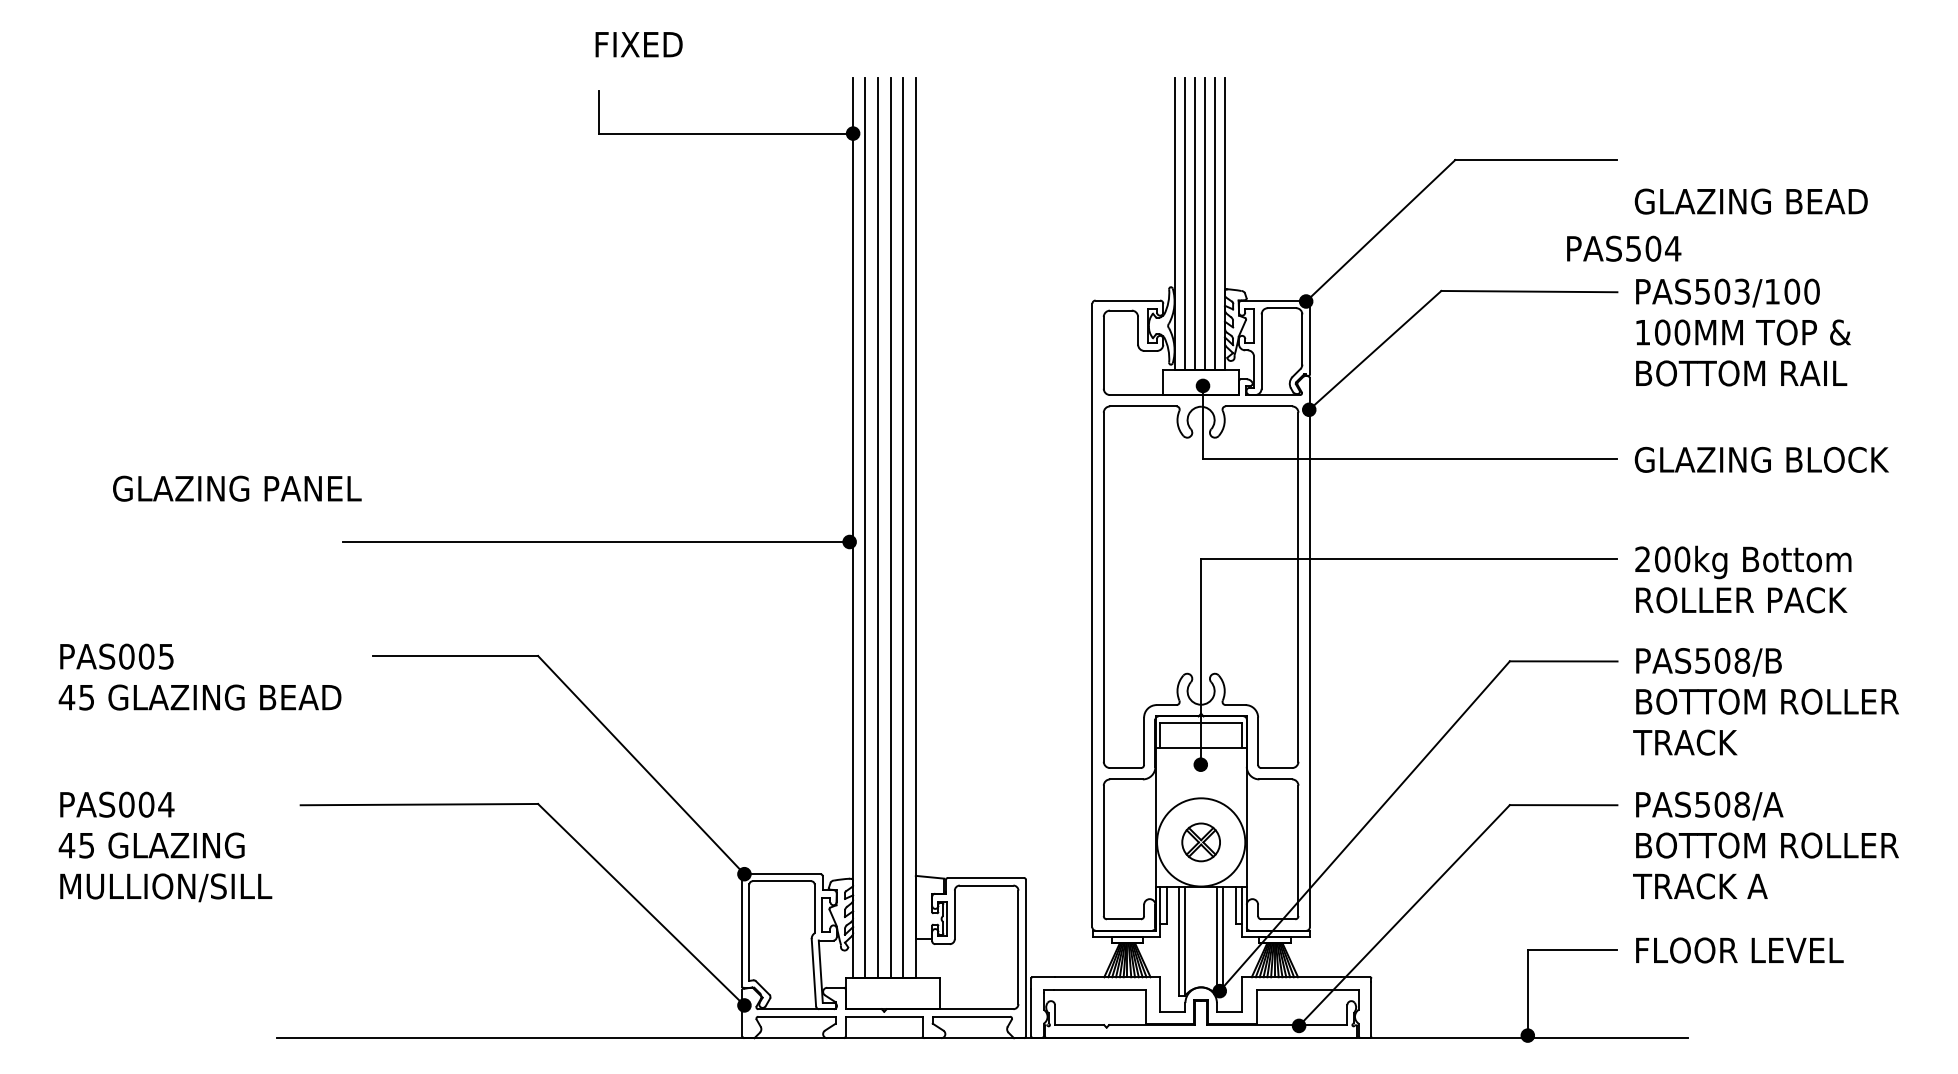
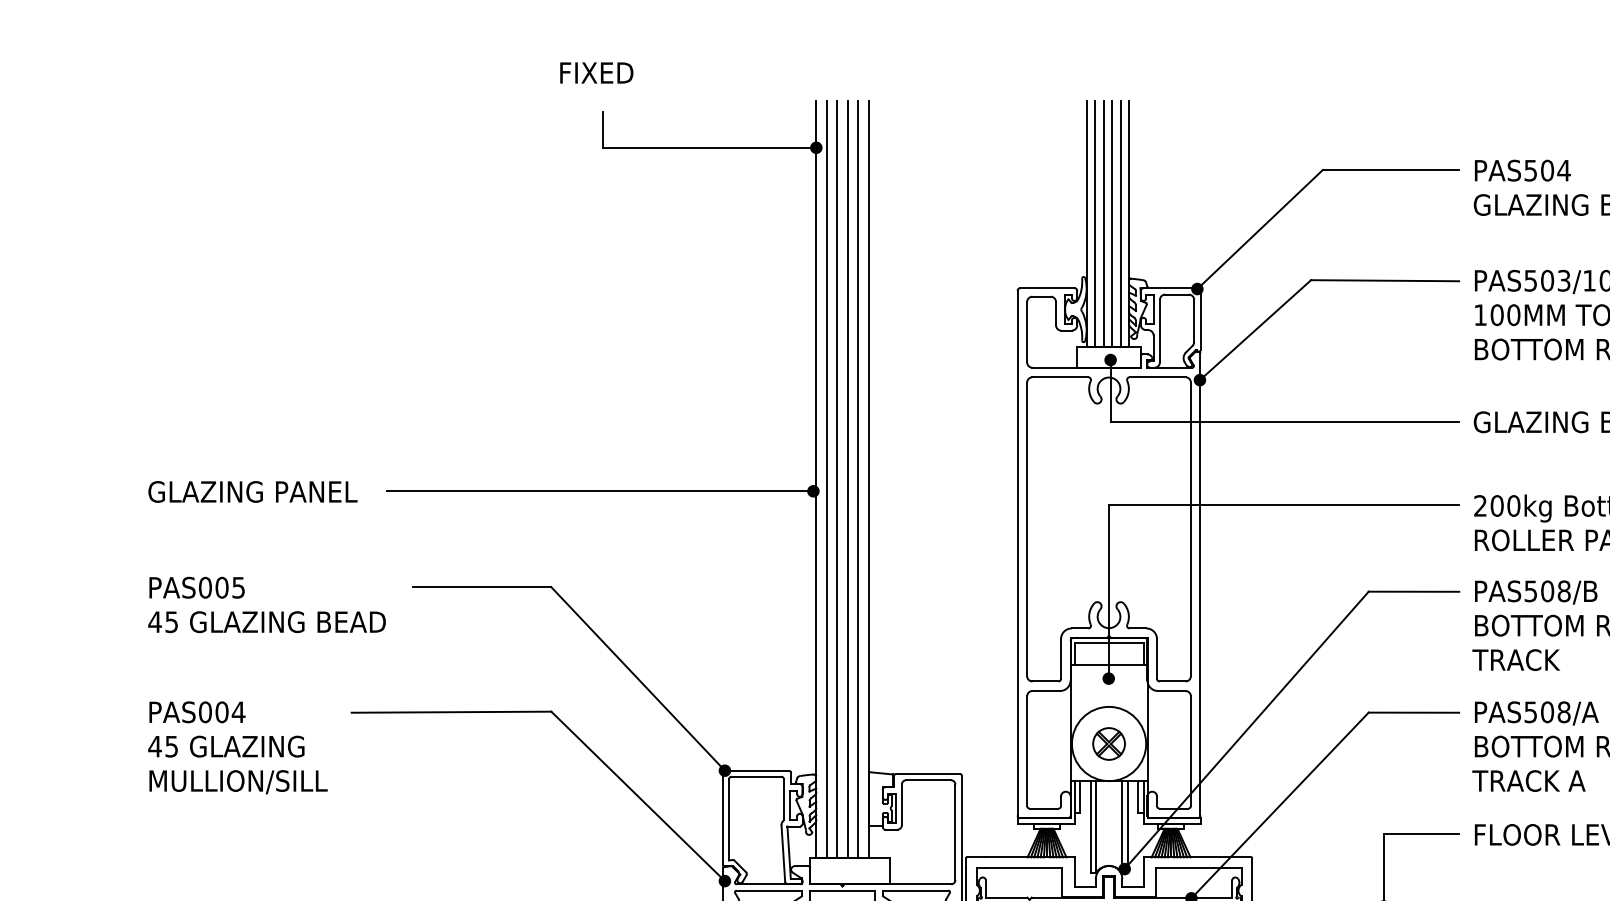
text: (638, 44) -> (596, 72), moved
text: (1624, 248) -> (1523, 170), moved
text: (237, 488) -> (253, 491), moved

